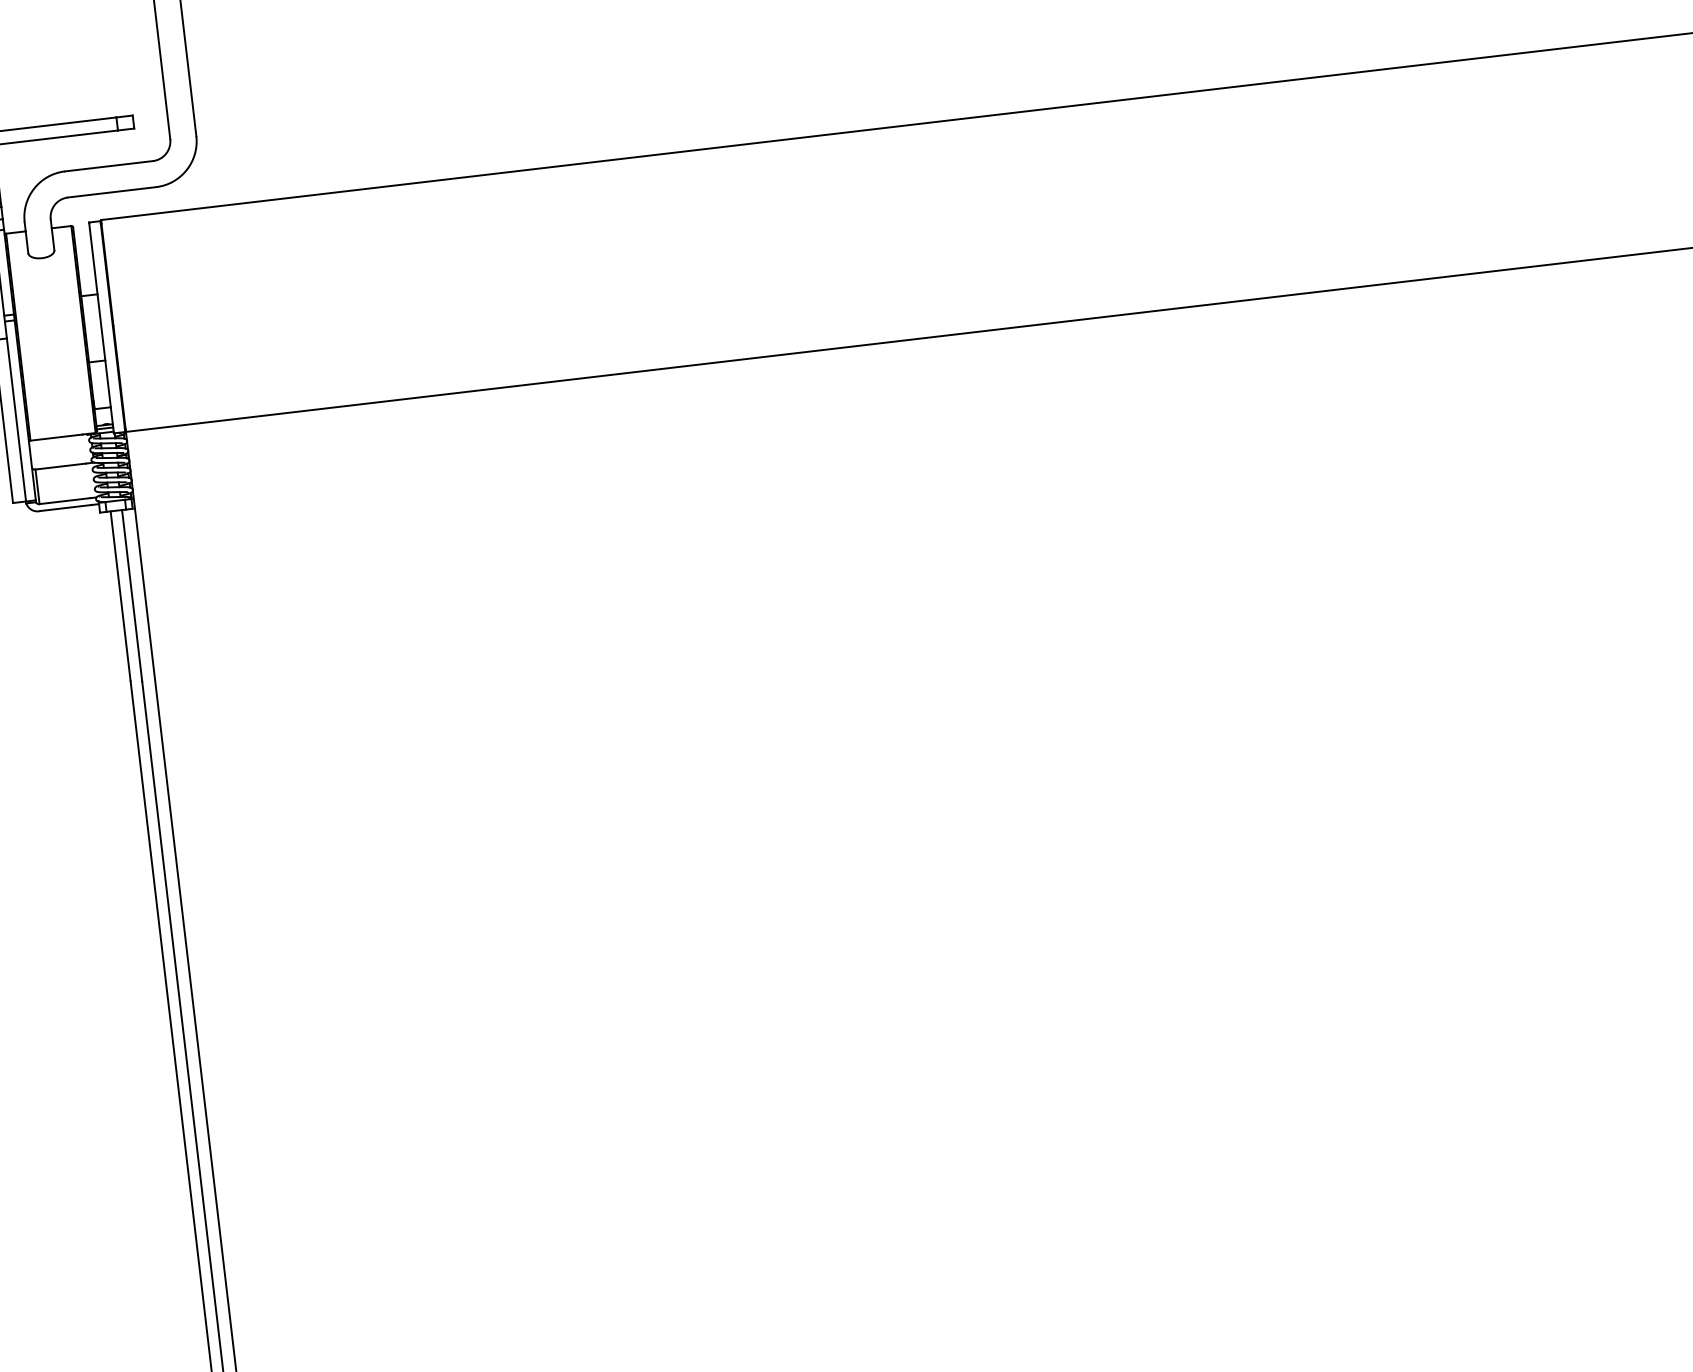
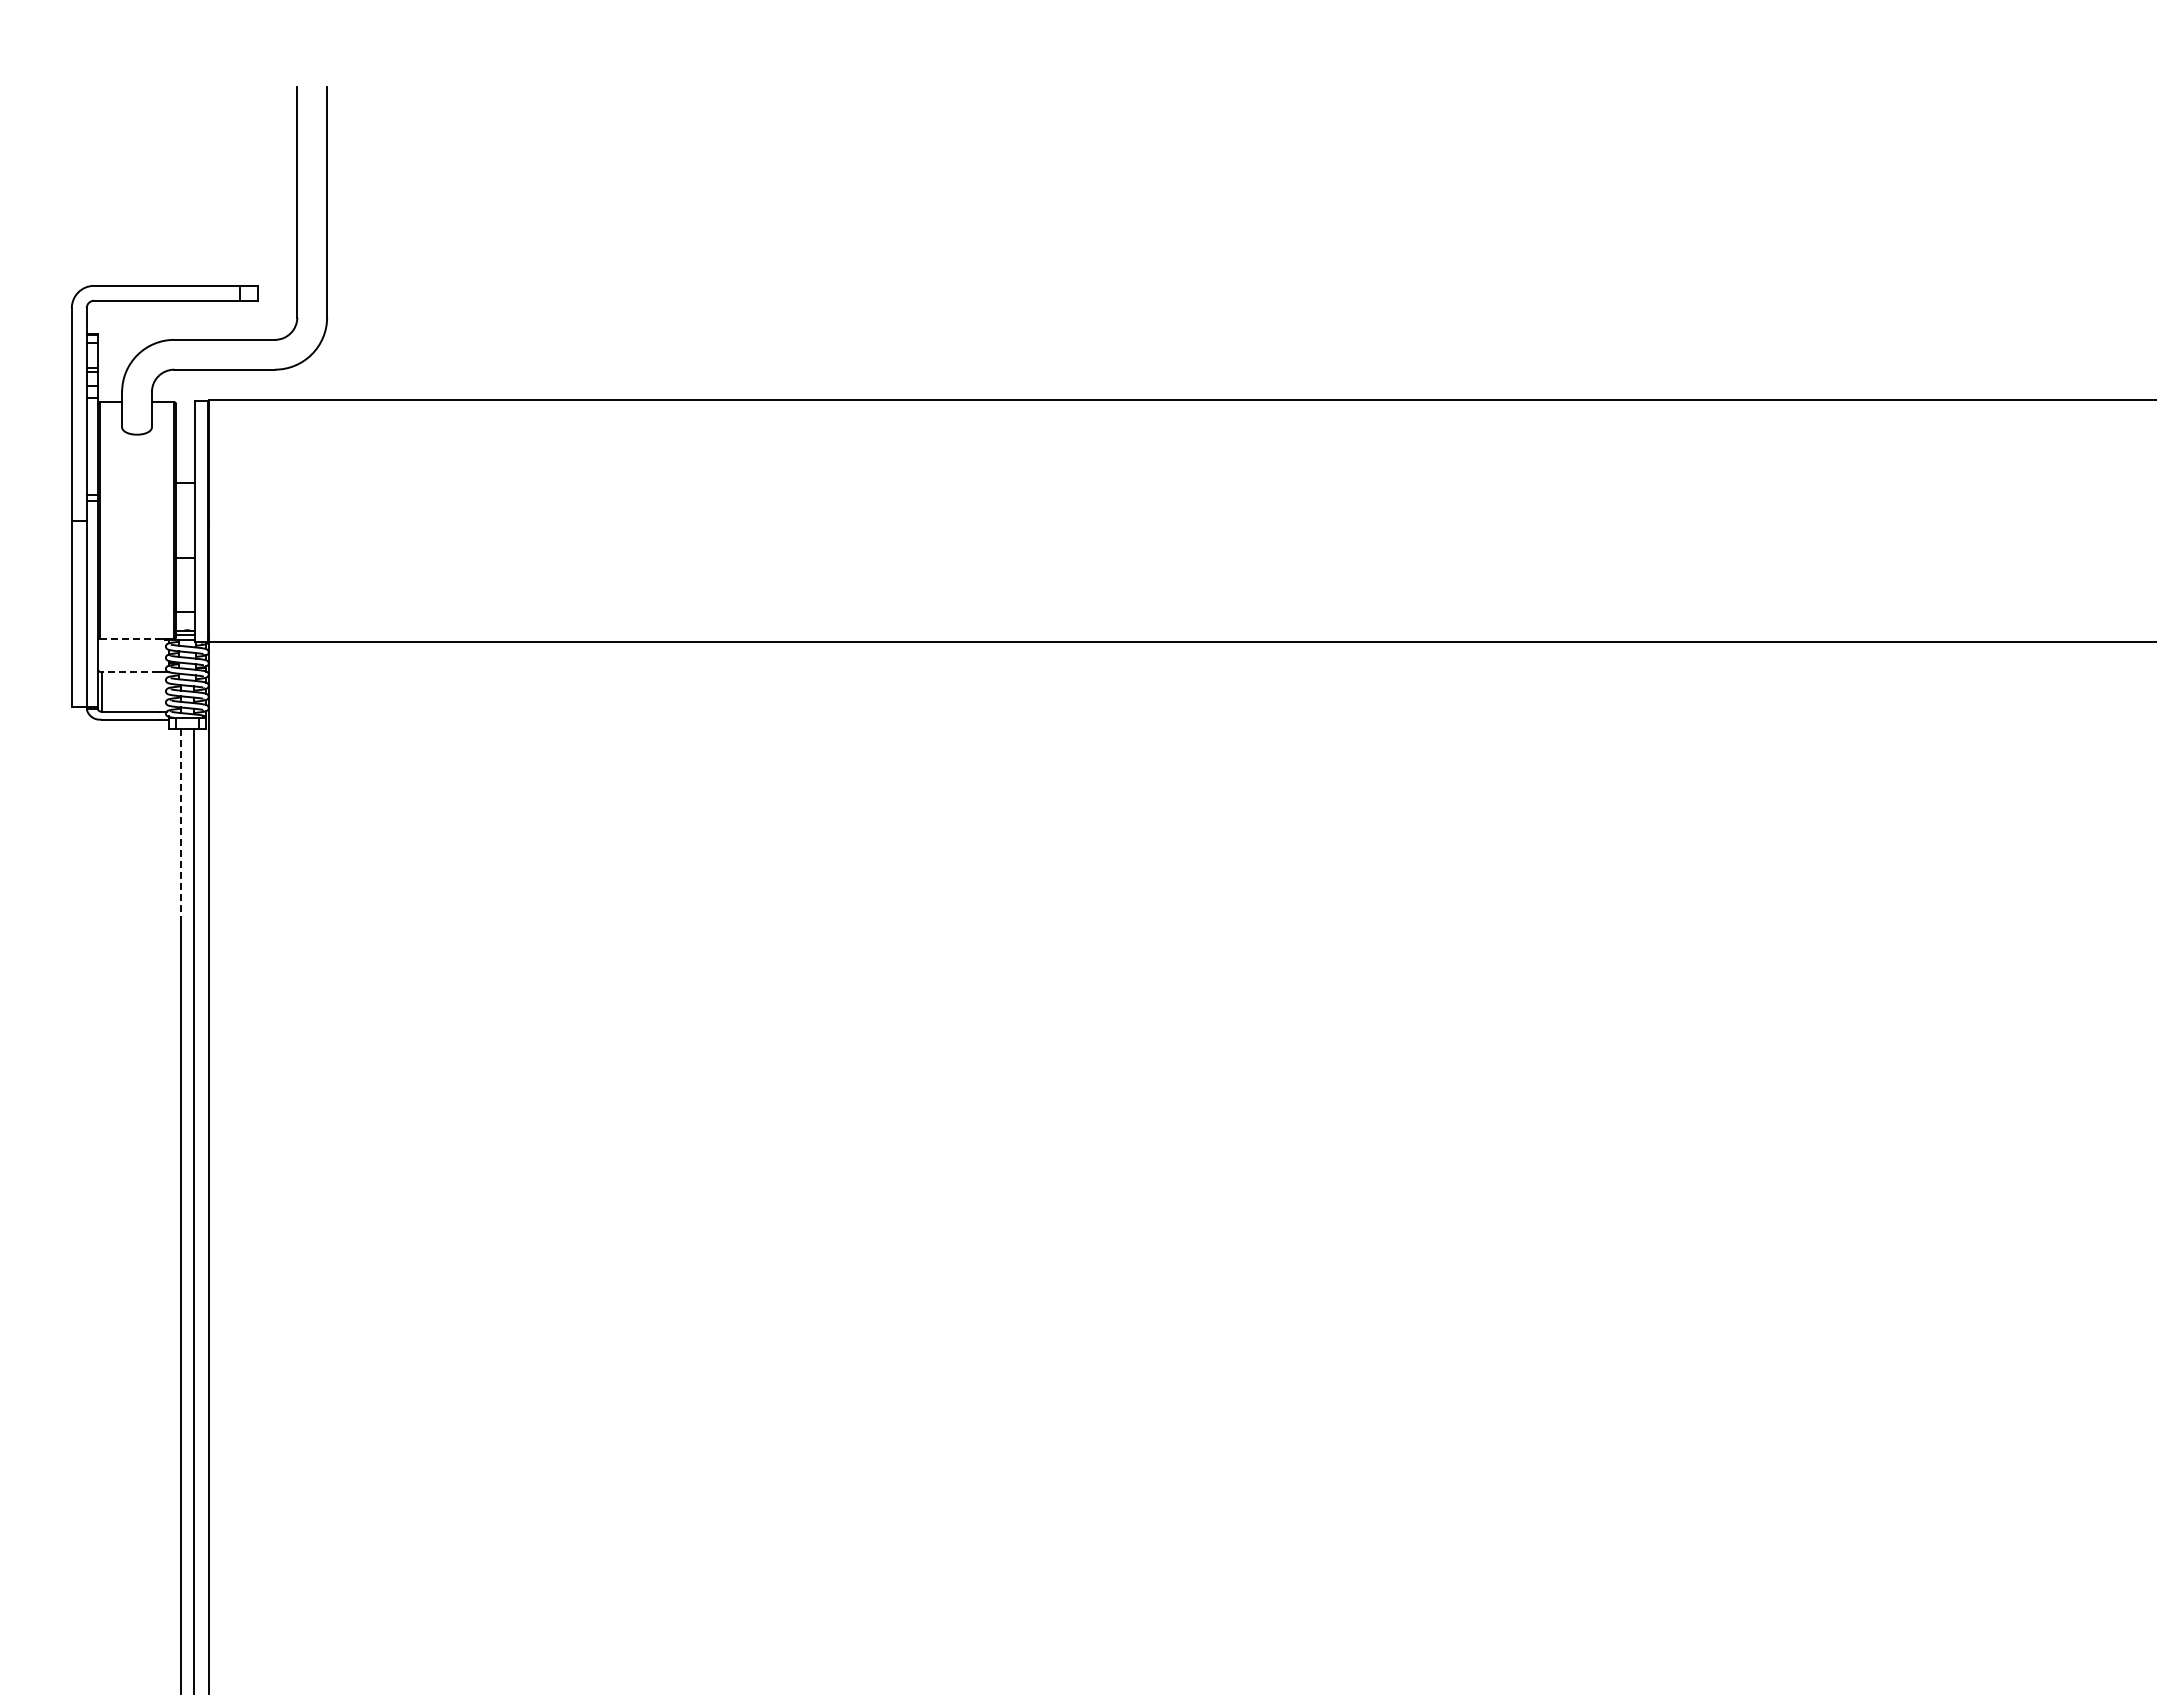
line: (56, 437) -> (129, 638), solid -> dashed
line: (60, 466) -> (130, 672), solid -> dashed
line: (120, 596) -> (180, 826), solid -> dashed

